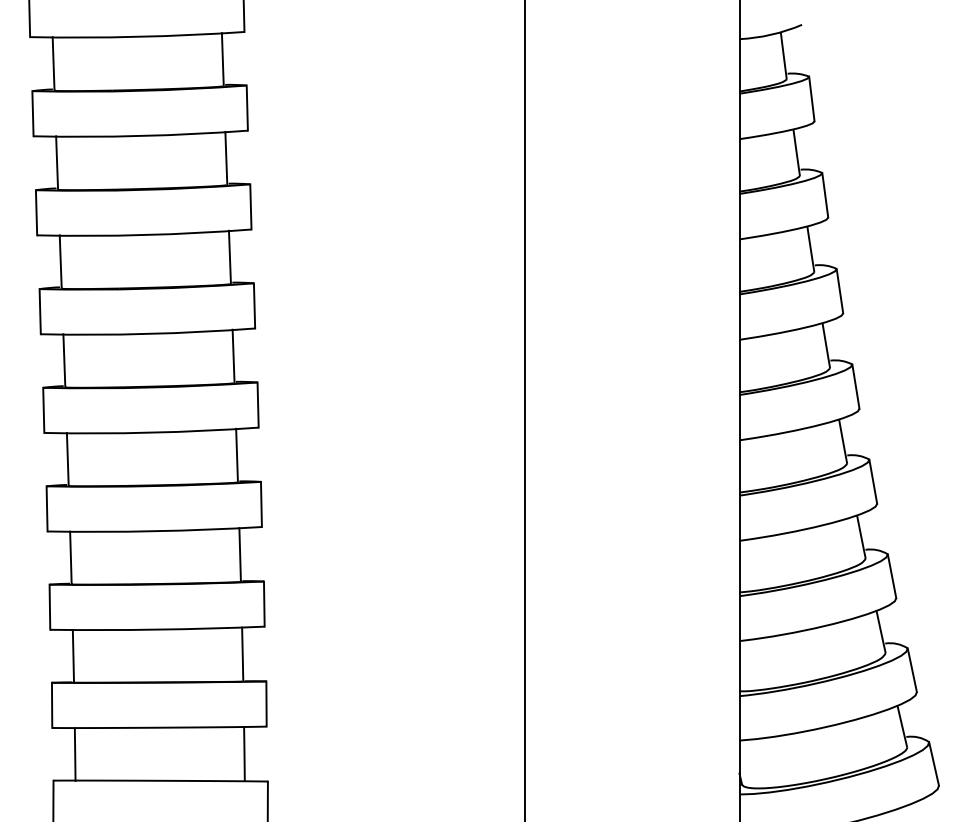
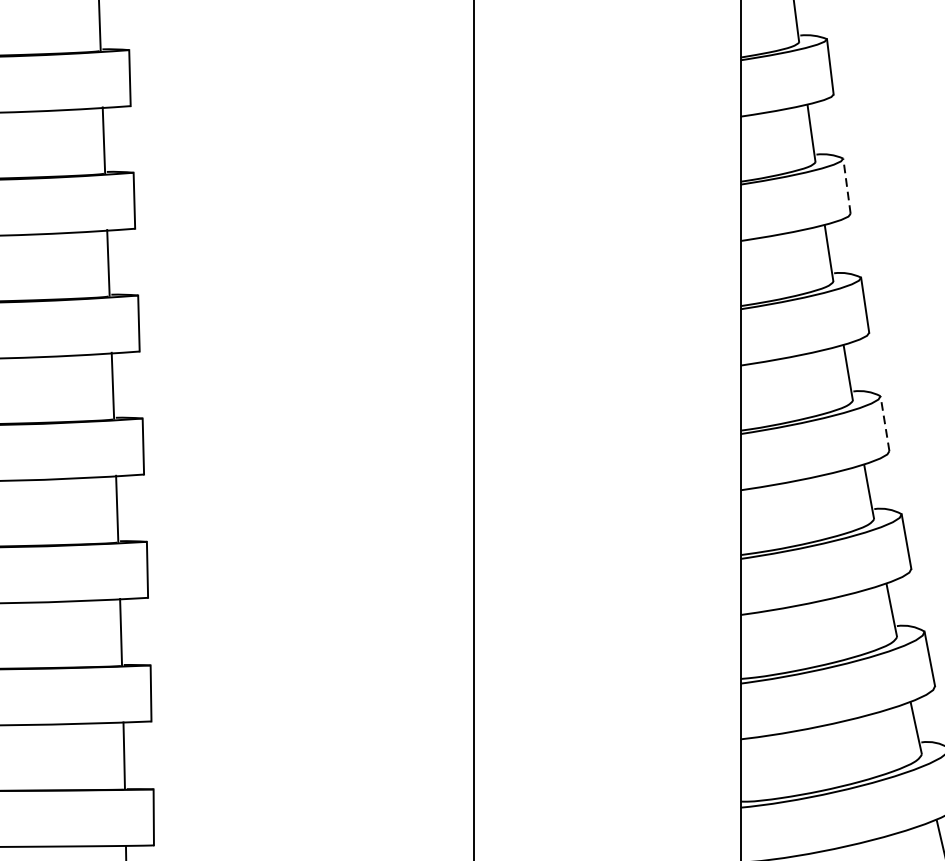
line: (825, 194) -> (847, 185), solid -> dashed
line: (855, 386) -> (884, 423), solid -> dashed

